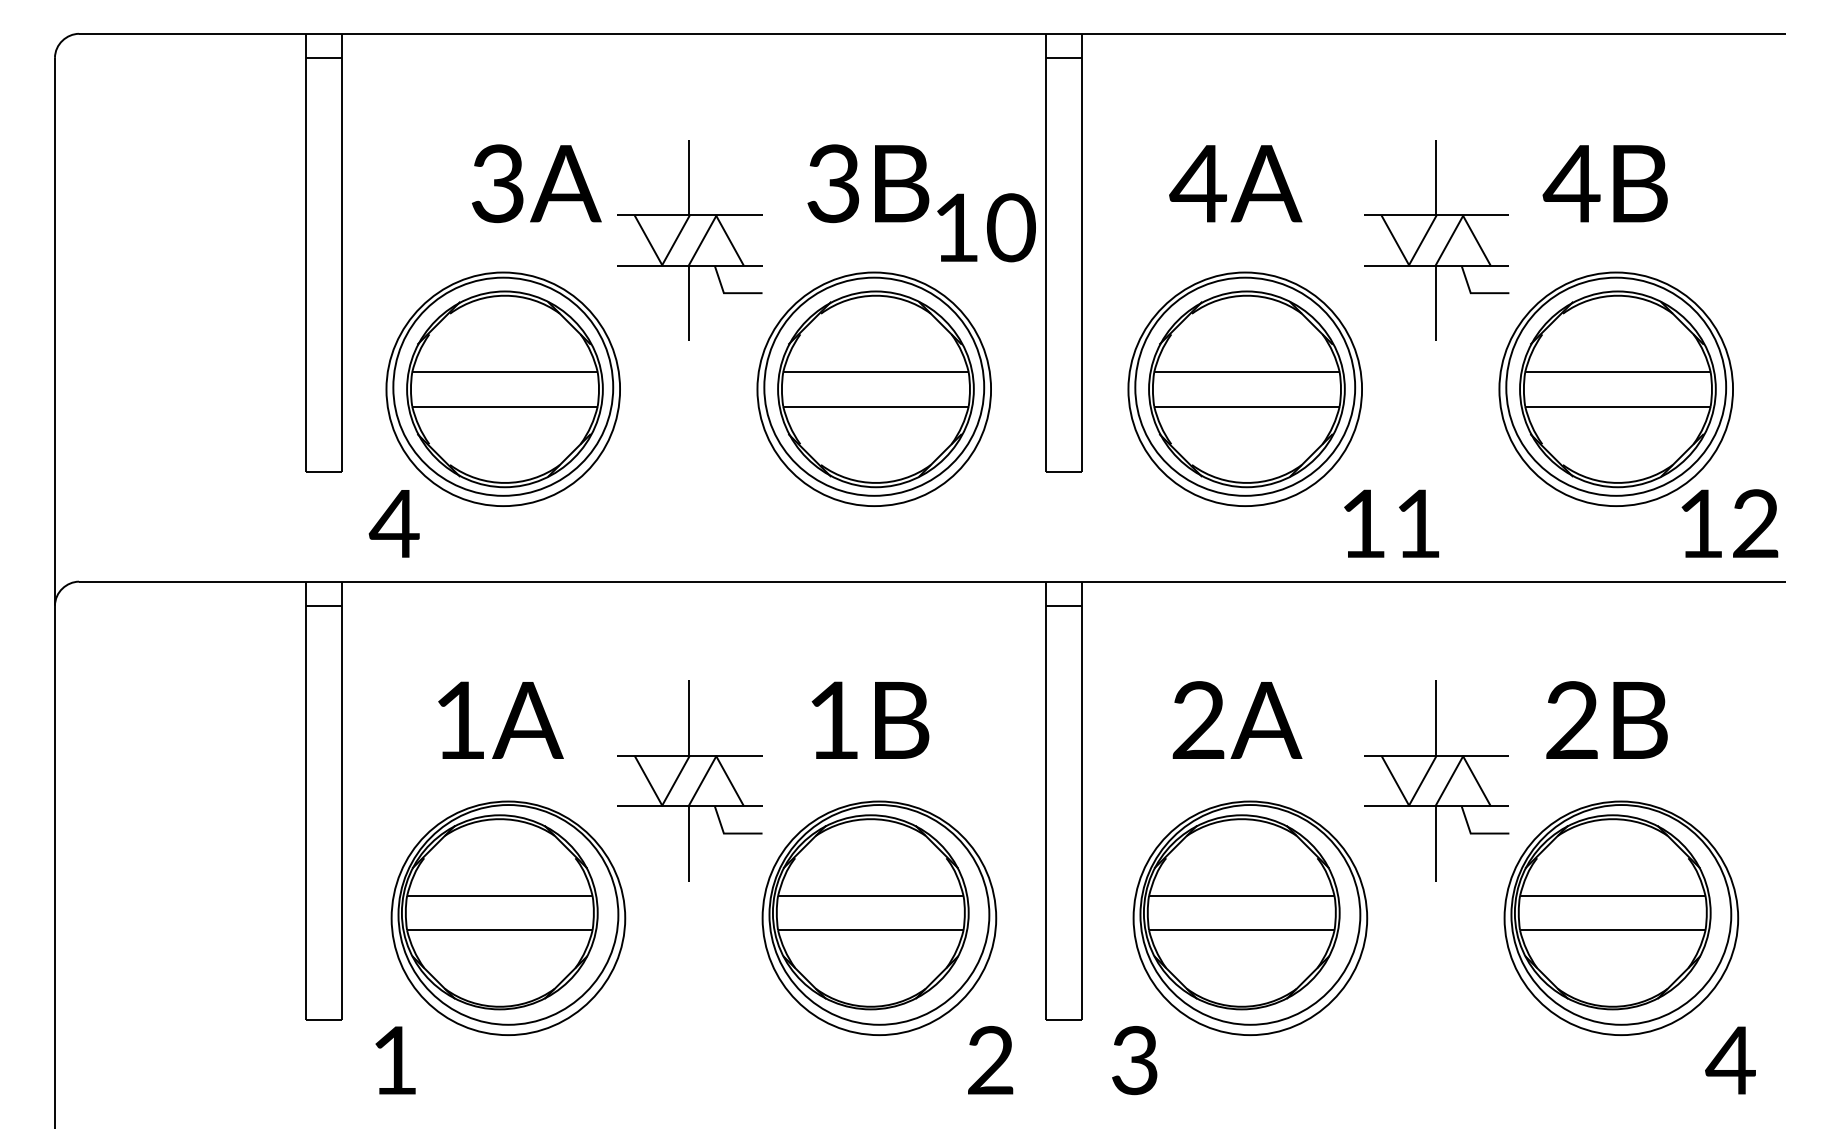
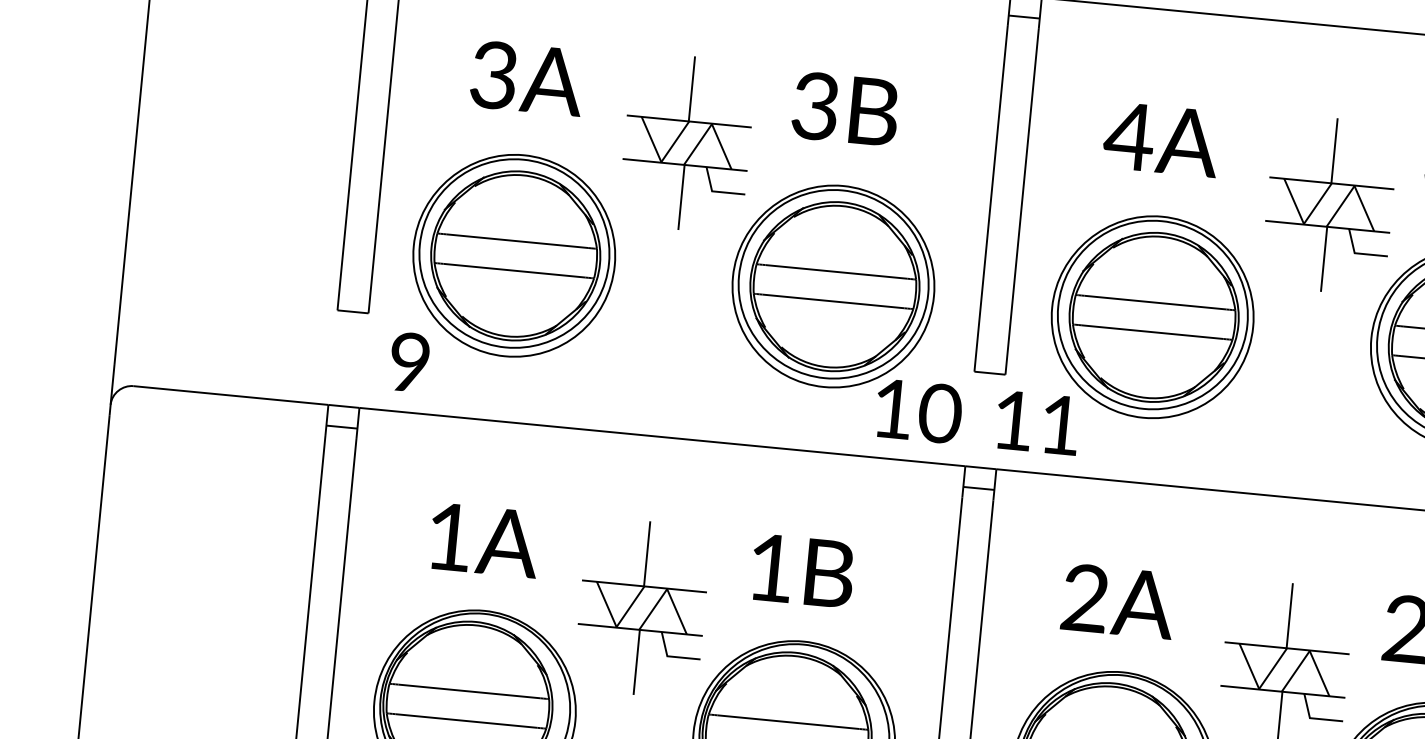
text: (536, 183) -> (527, 78), moved
text: (986, 227) -> (918, 411), moved
text: (393, 523) -> (408, 362), 4 -> 9
text: (1391, 523) -> (1037, 422), moved

